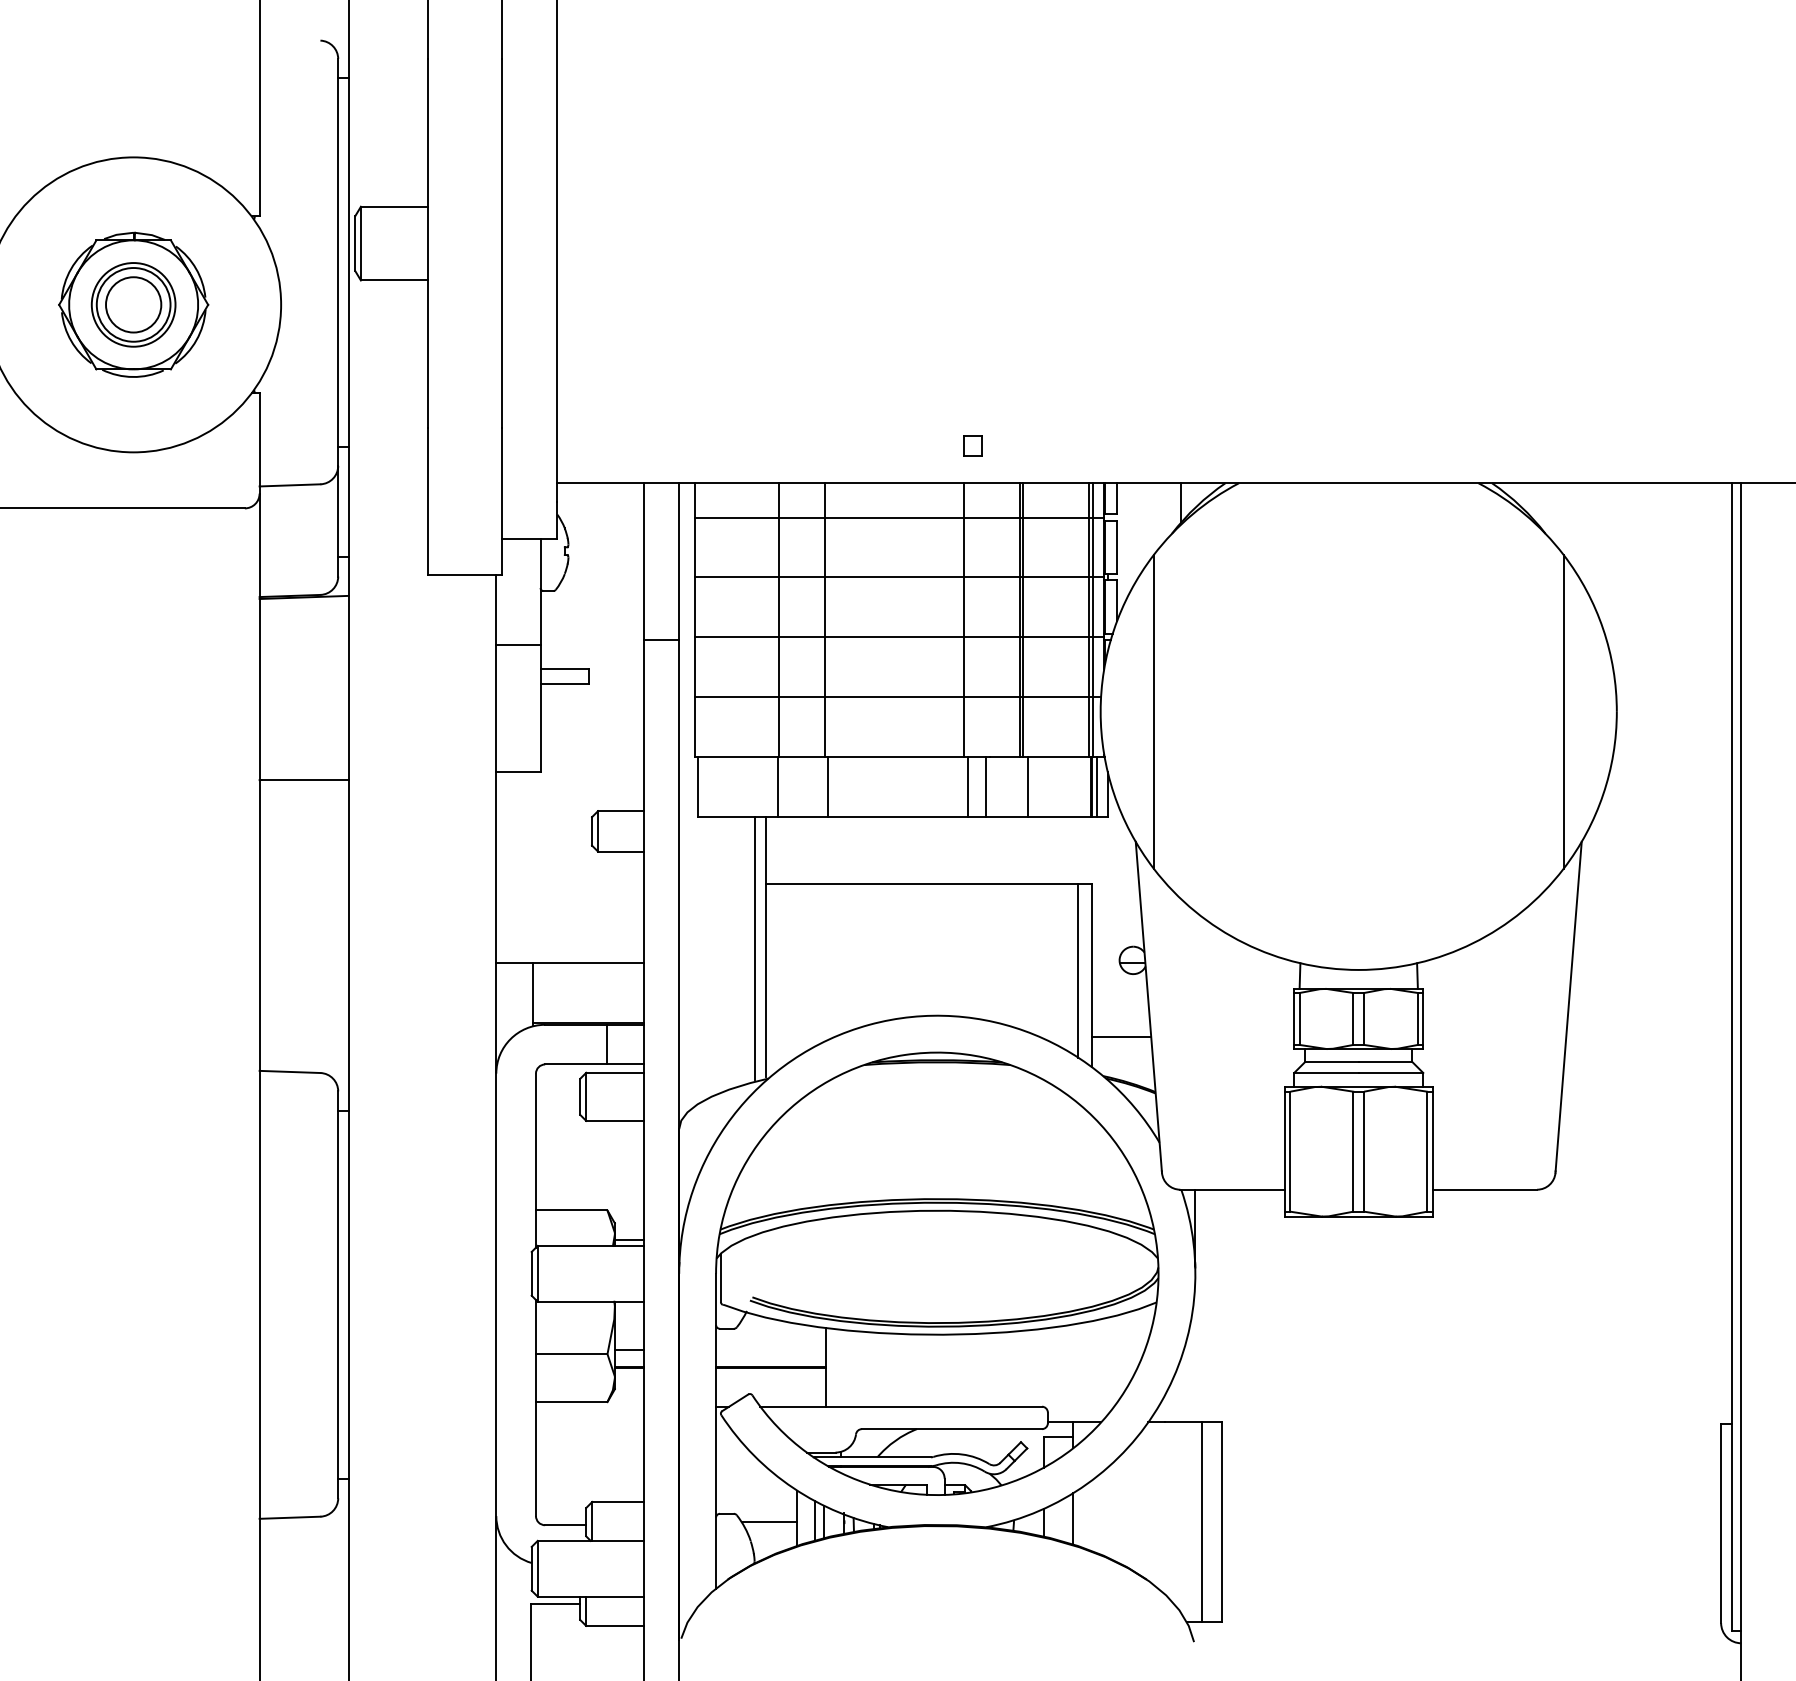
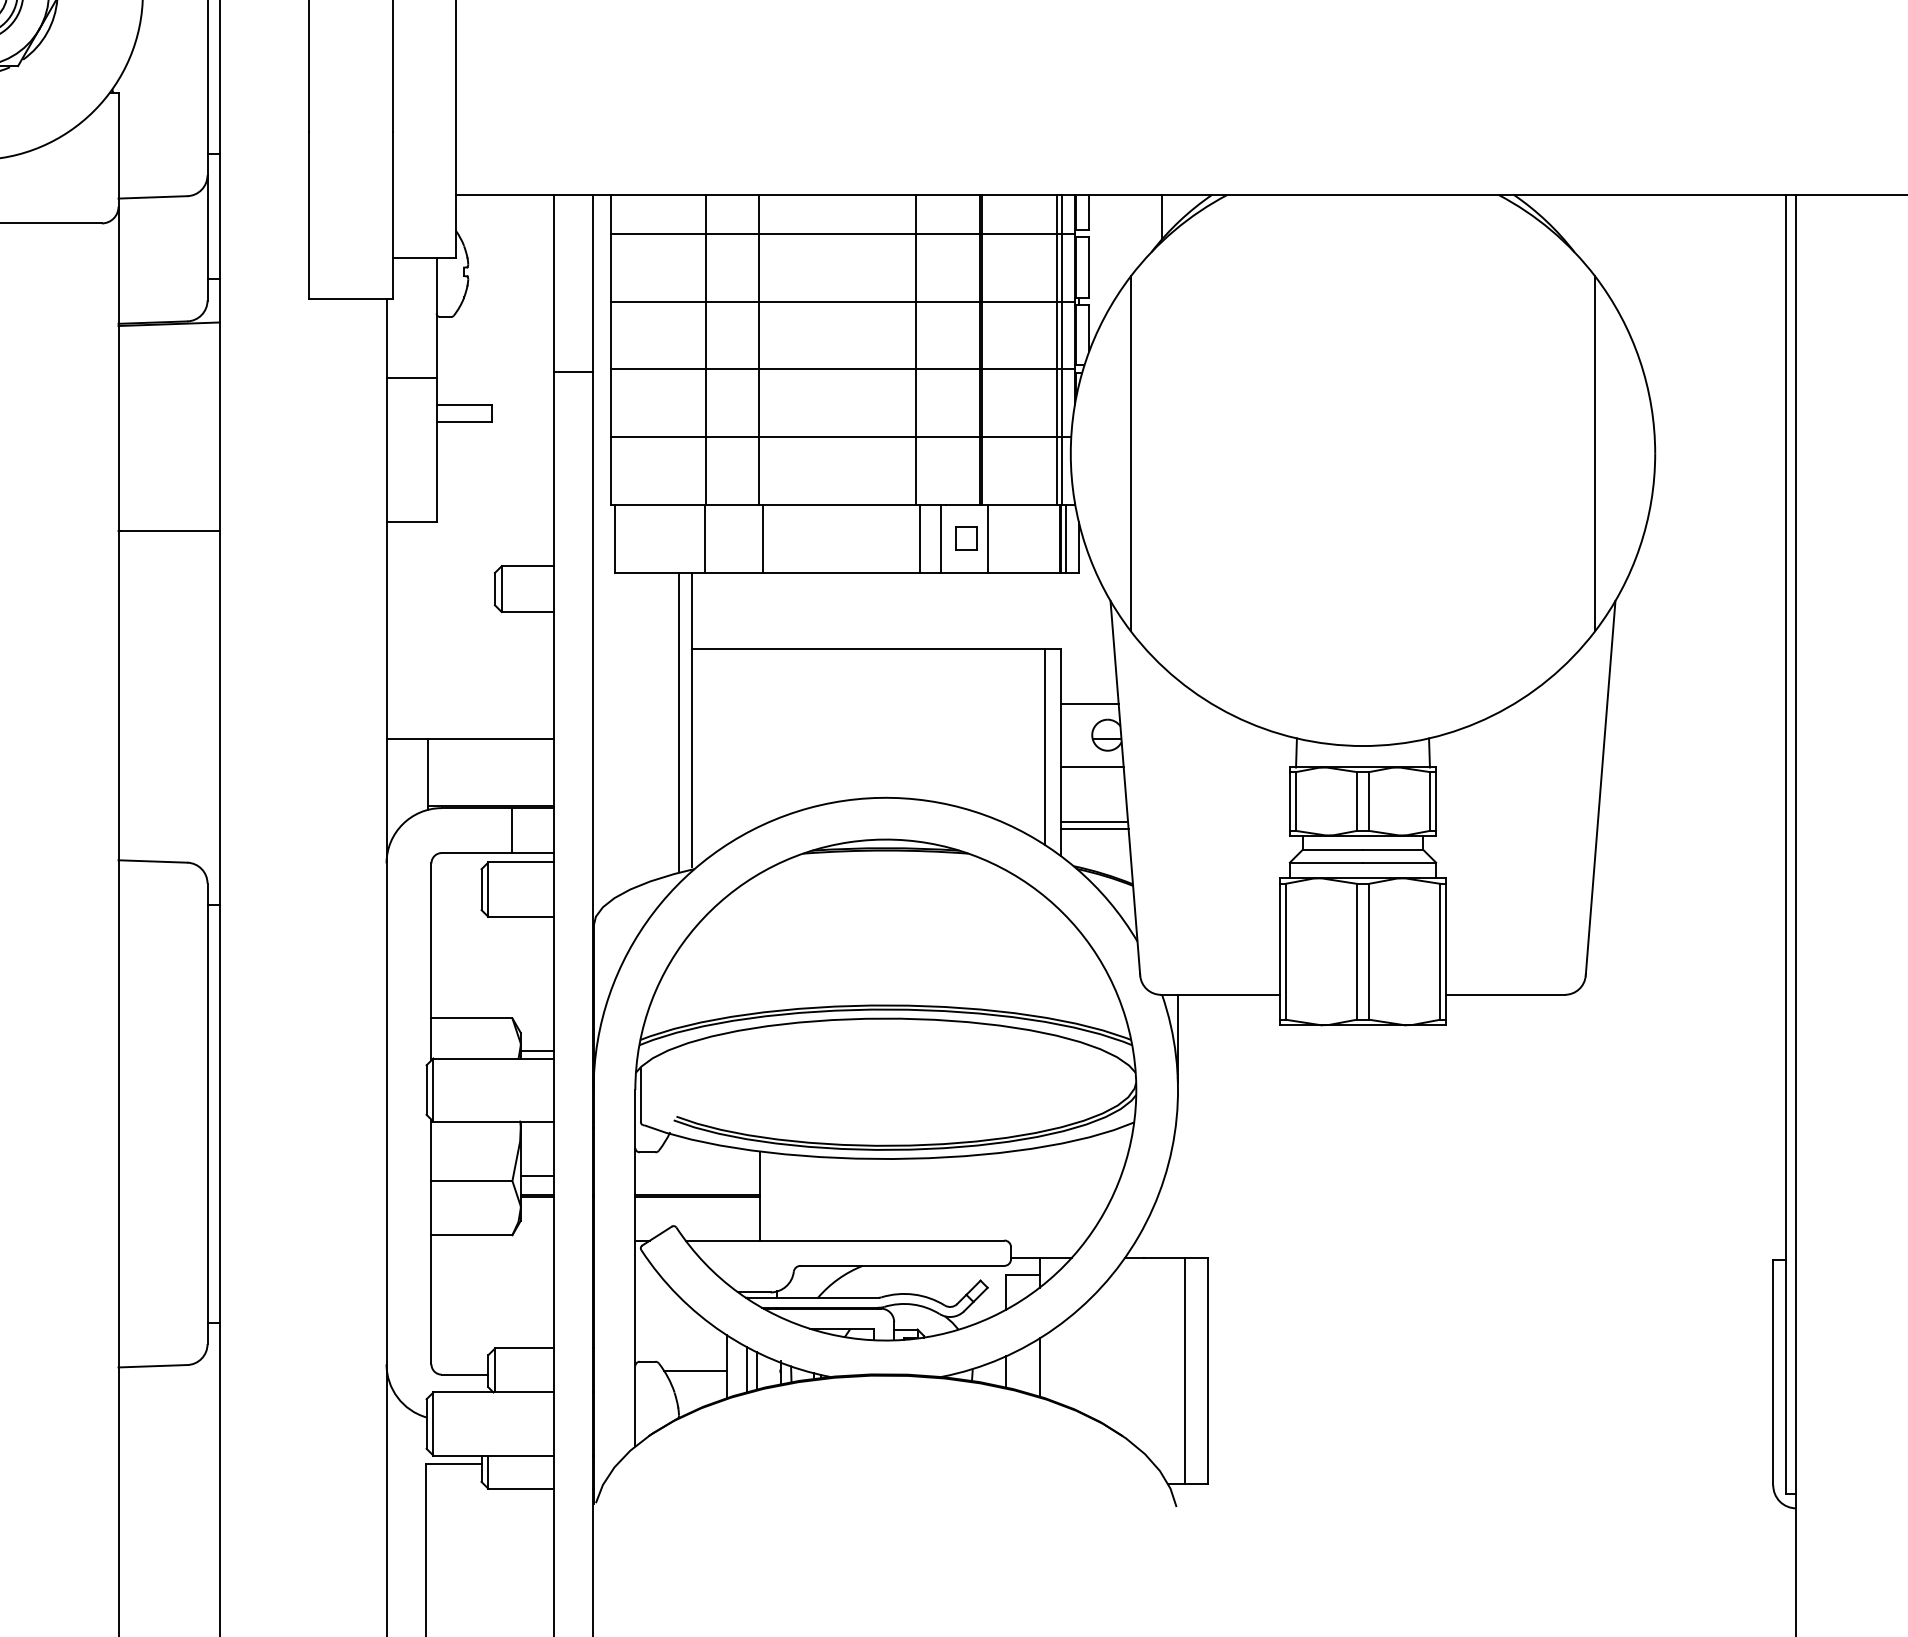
part: (972, 445) -> (966, 538), moved
line: (1117, 932) -> (1089, 703), added
line: (1119, 988) -> (1092, 767), added
line: (1121, 1043) -> (1094, 829), added

